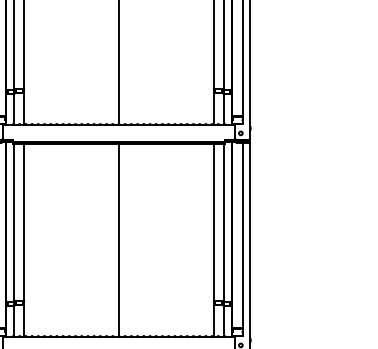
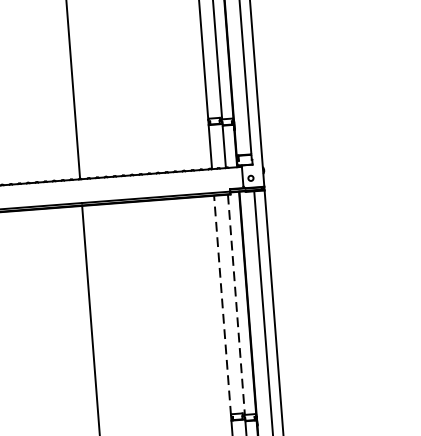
line: (213, 222) -> (222, 305), solid -> dashed
line: (223, 222) -> (236, 304), solid -> dashed

